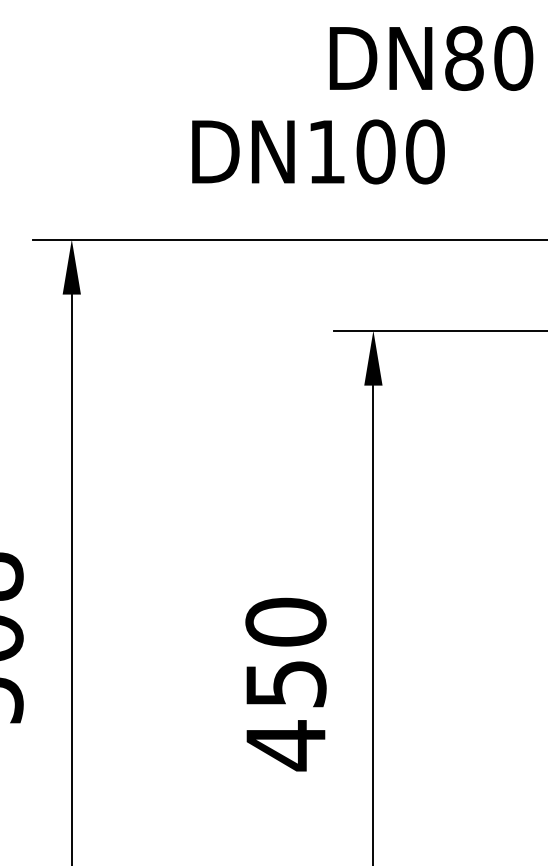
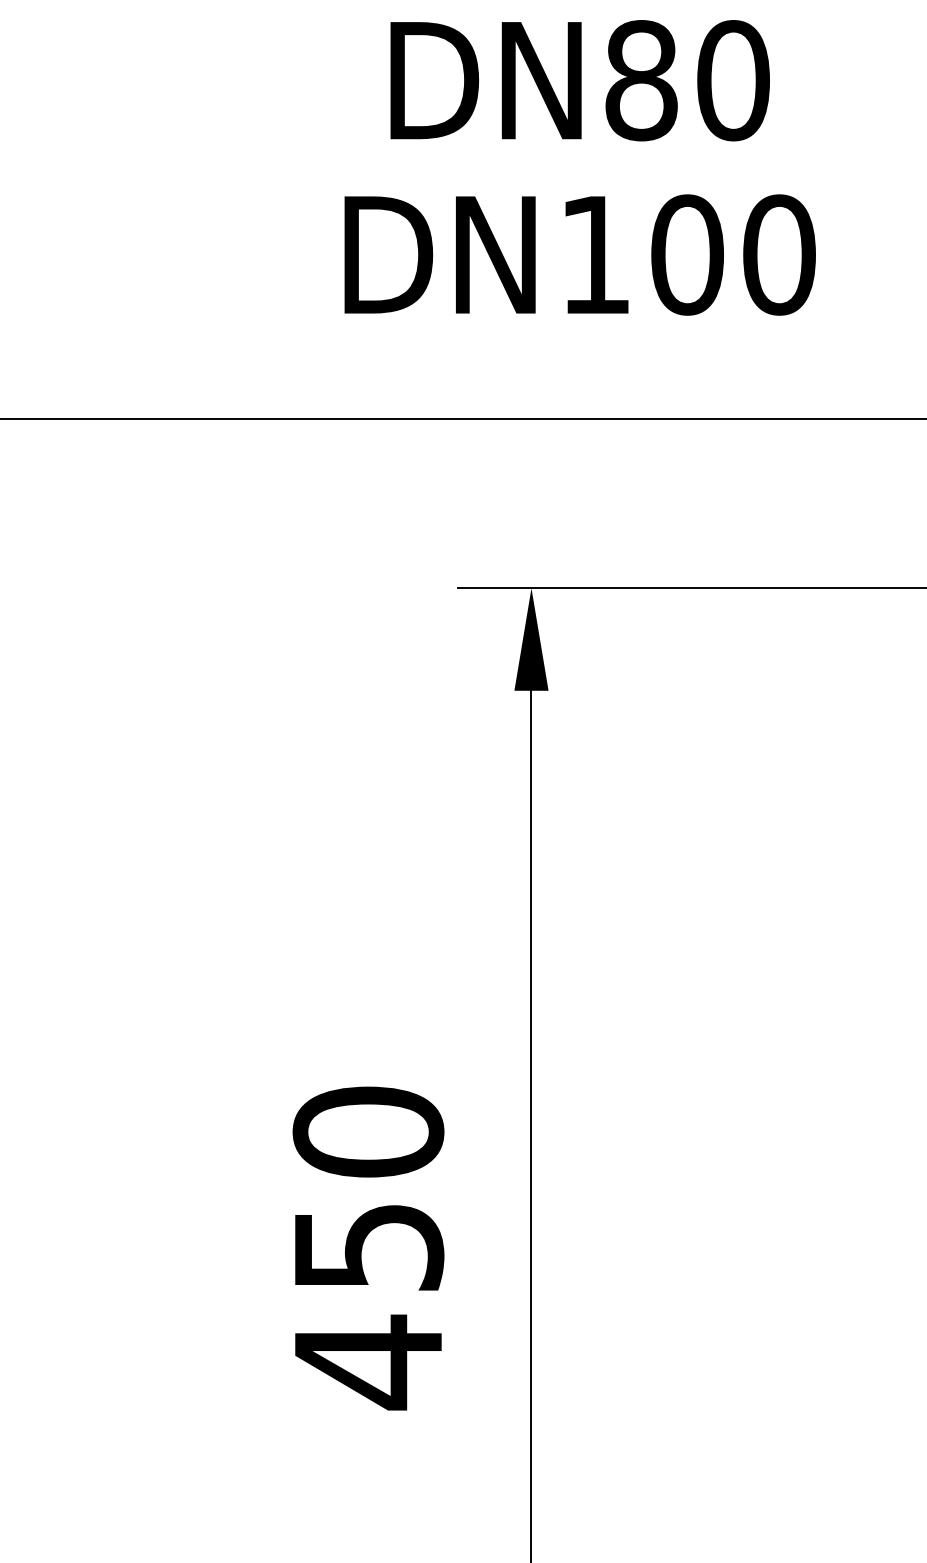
text: (431, 58) -> (580, 80), moved
text: (318, 151) -> (580, 254), moved

